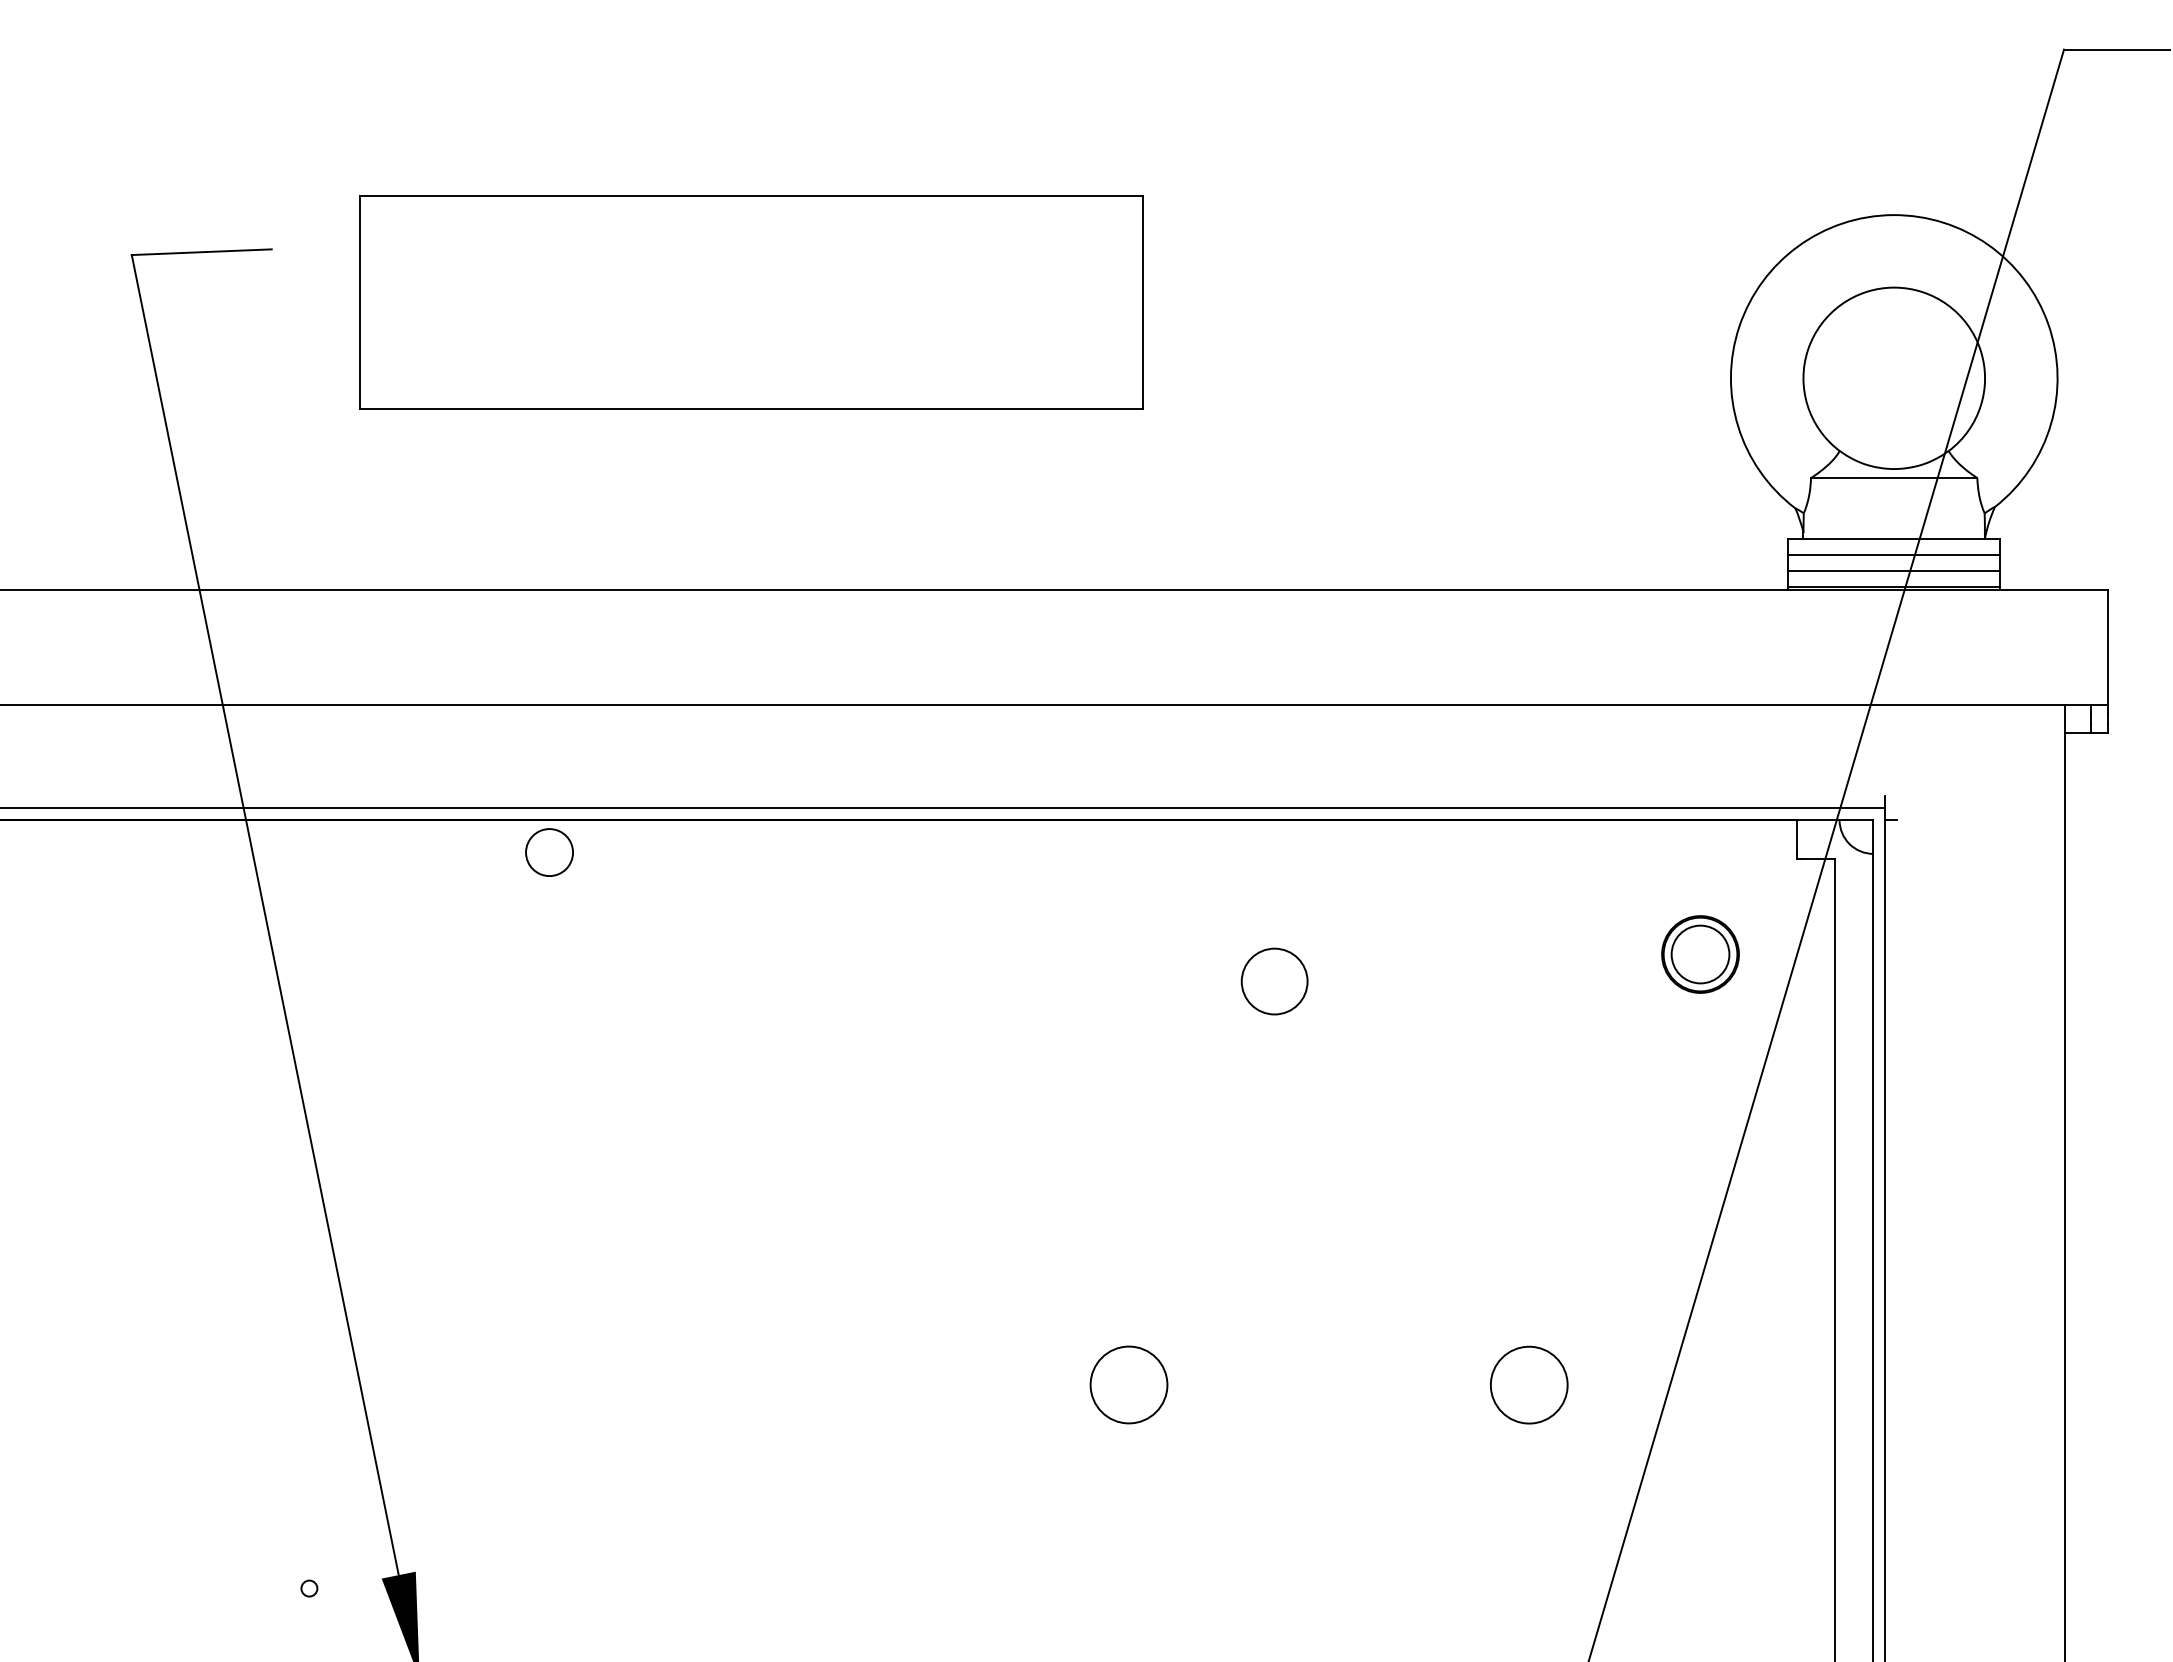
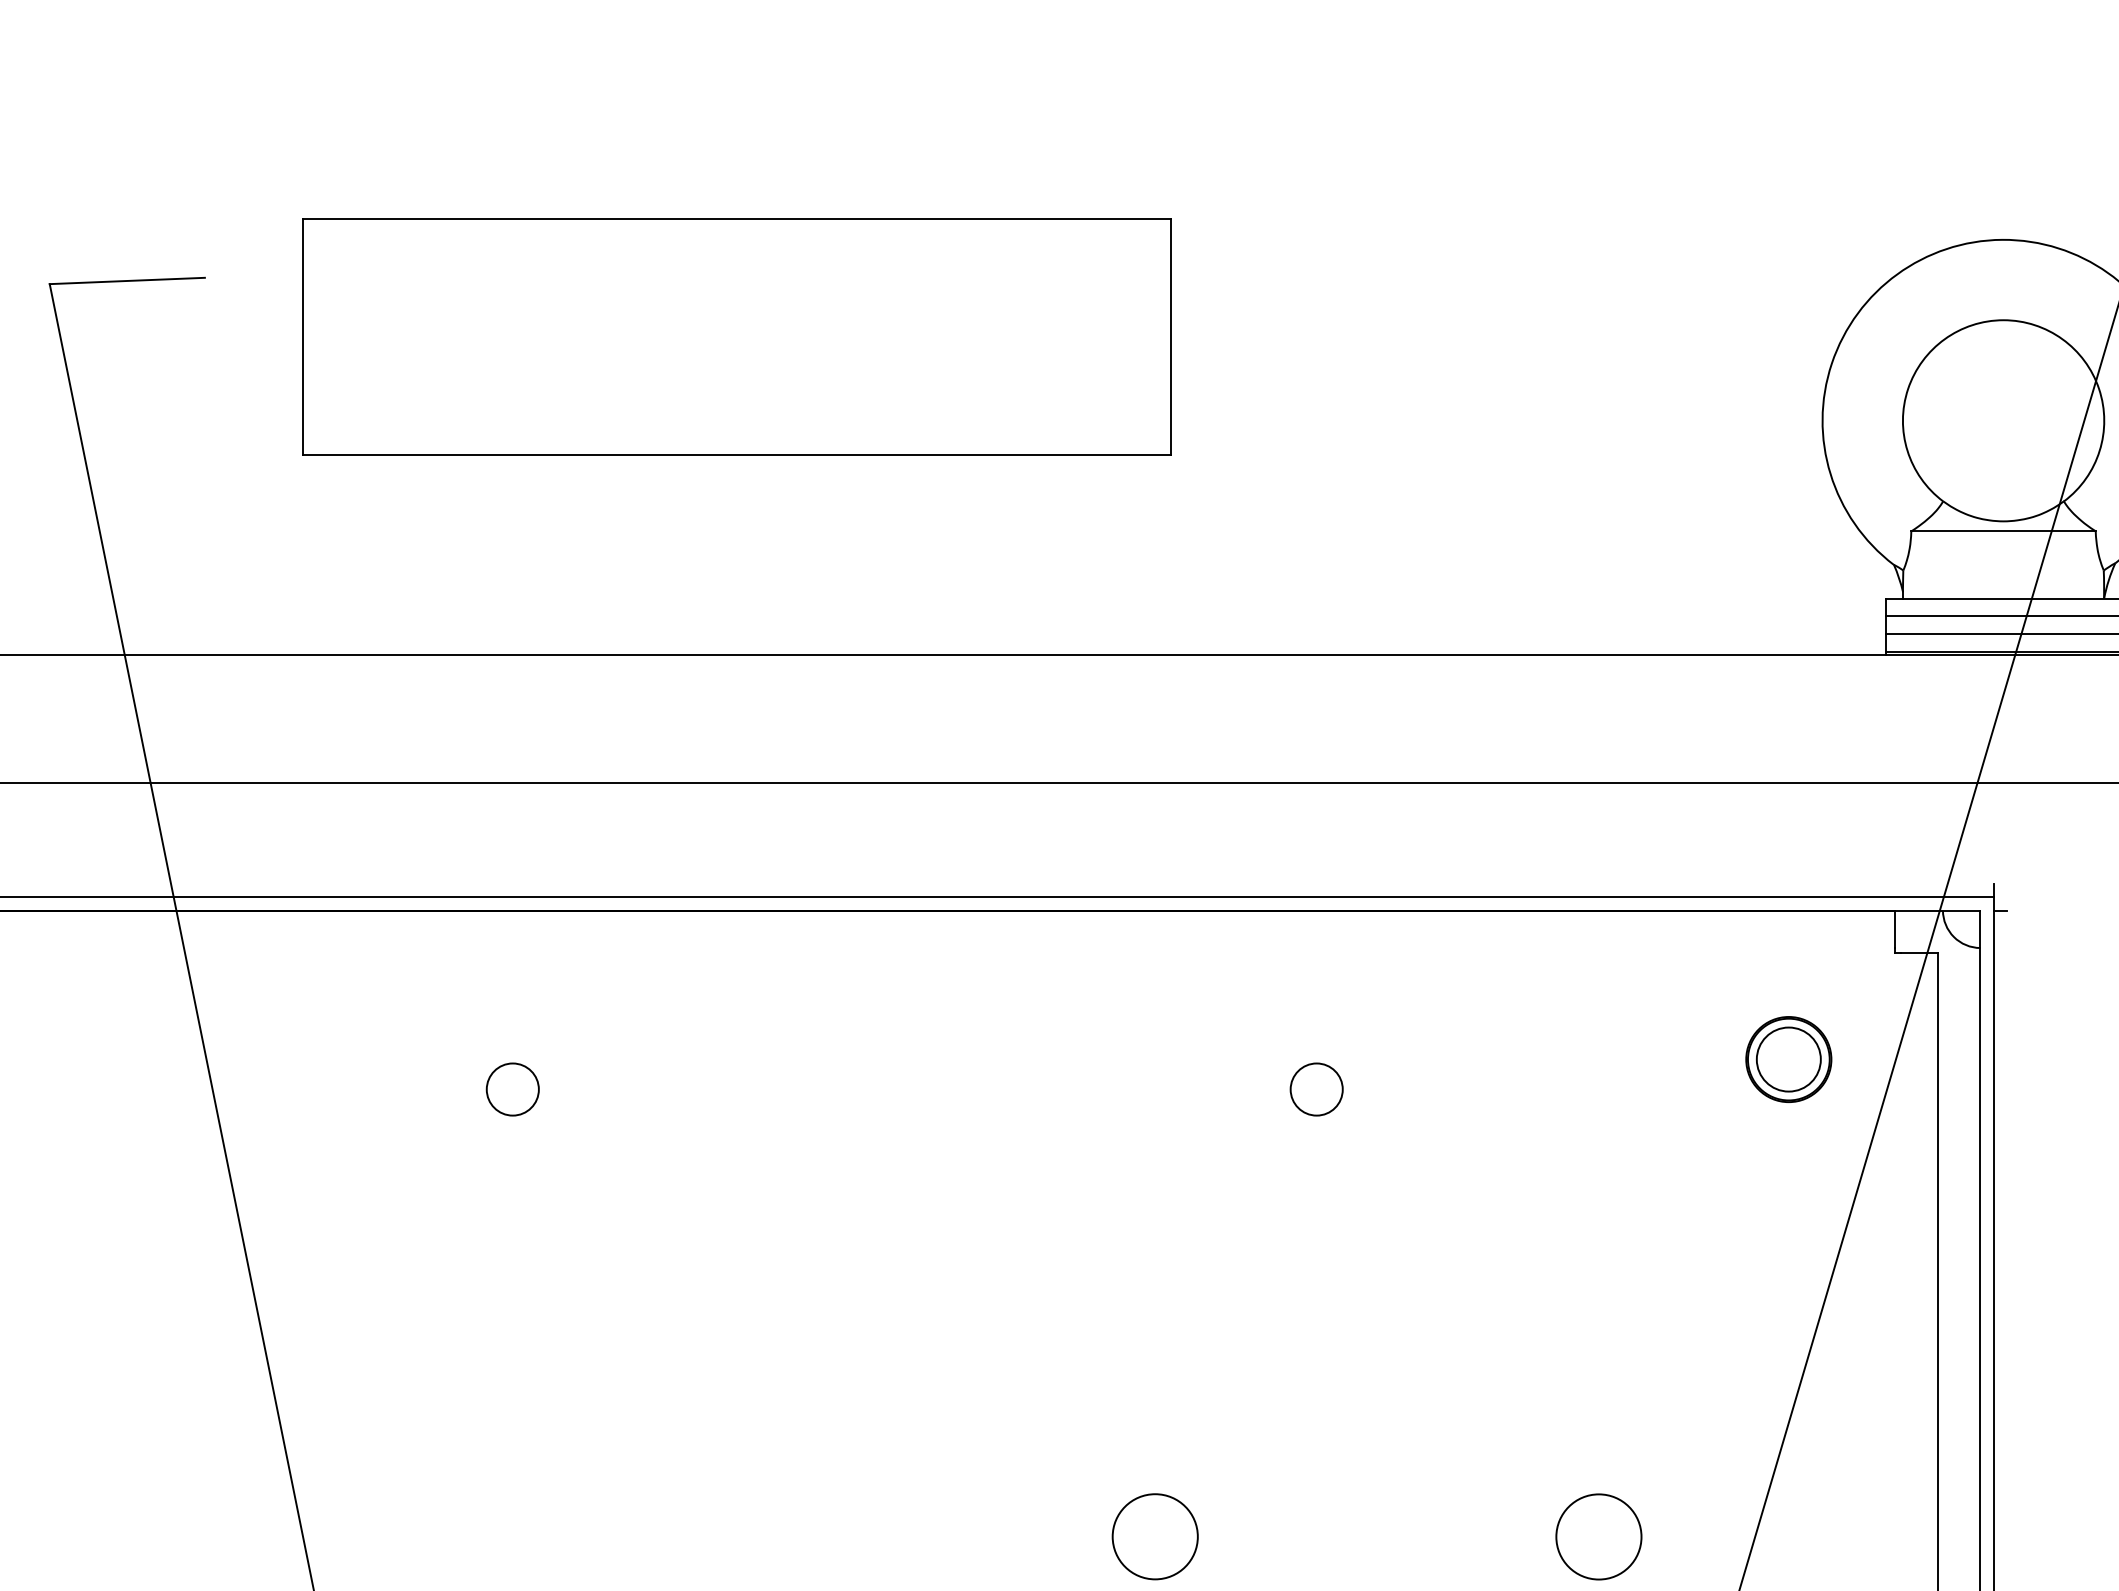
circle: (549, 852) -> (512, 1089), moved
circle: (1274, 981) -> (1316, 1089), size x0.71

